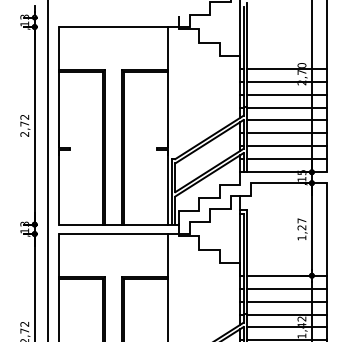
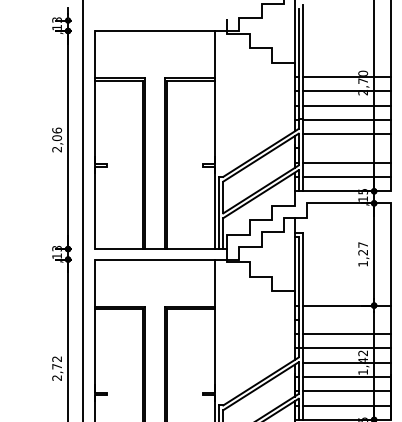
text: (24, 120) -> (56, 134), 2,72 -> 2,06
line: (286, 133) -> (346, 148), removed
line: (286, 288) -> (346, 319), removed

